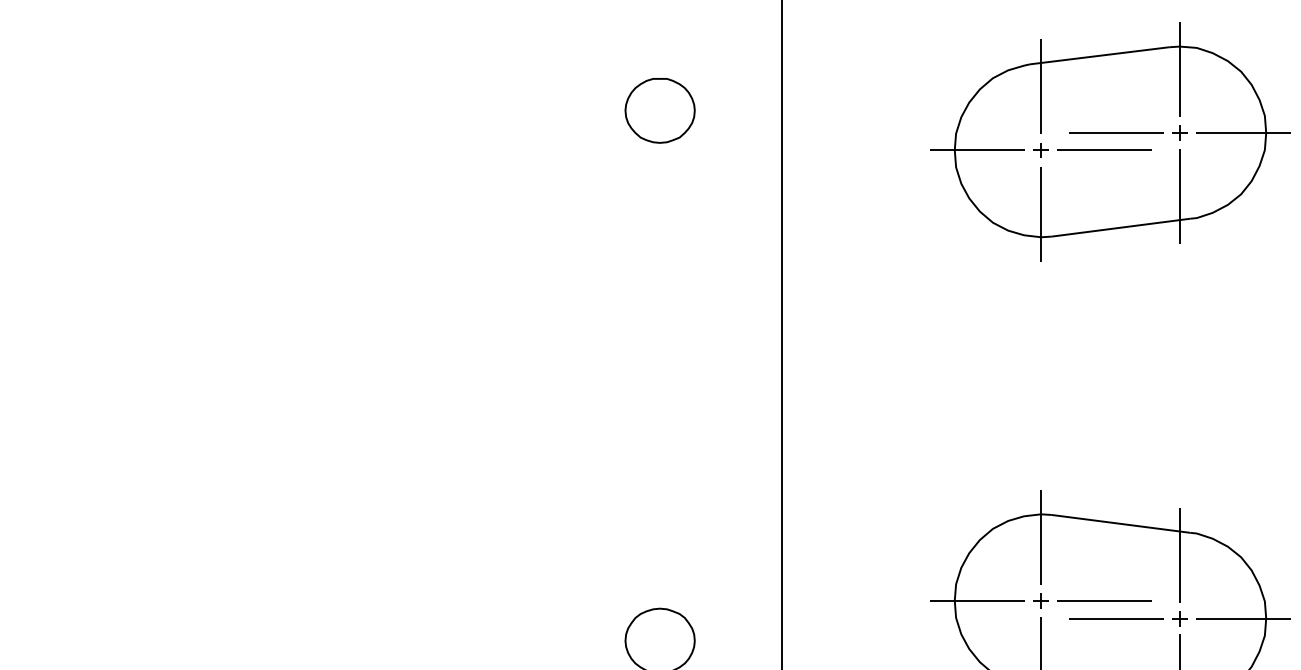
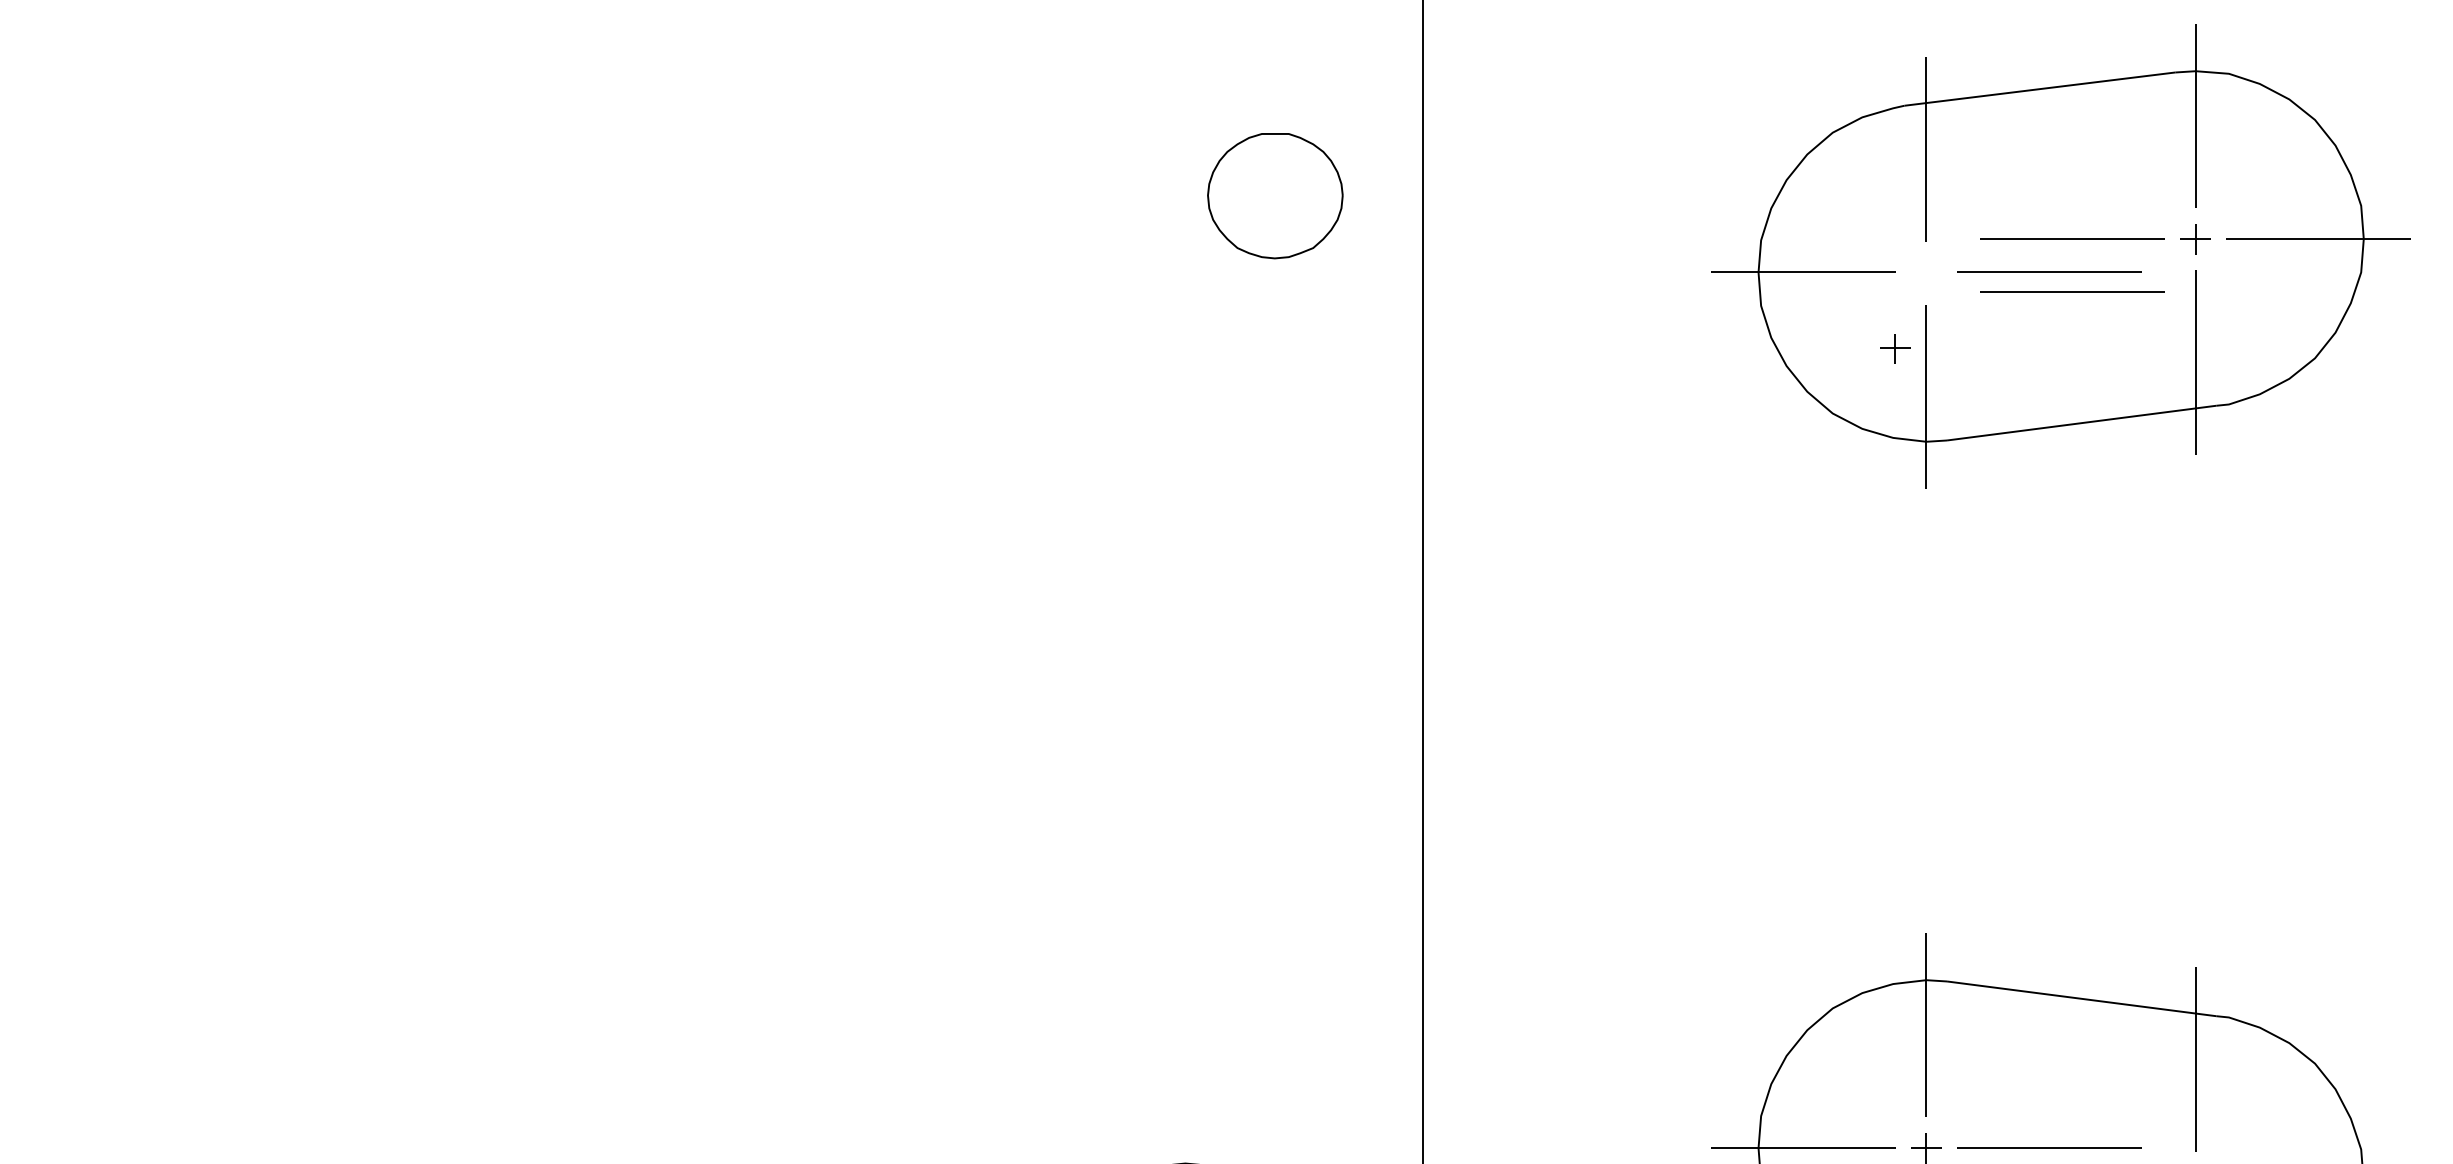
part: (659, 110) -> (1274, 195), moved
part: (1040, 150) -> (1894, 348), moved
line: (1116, 159) -> (2072, 290), added

